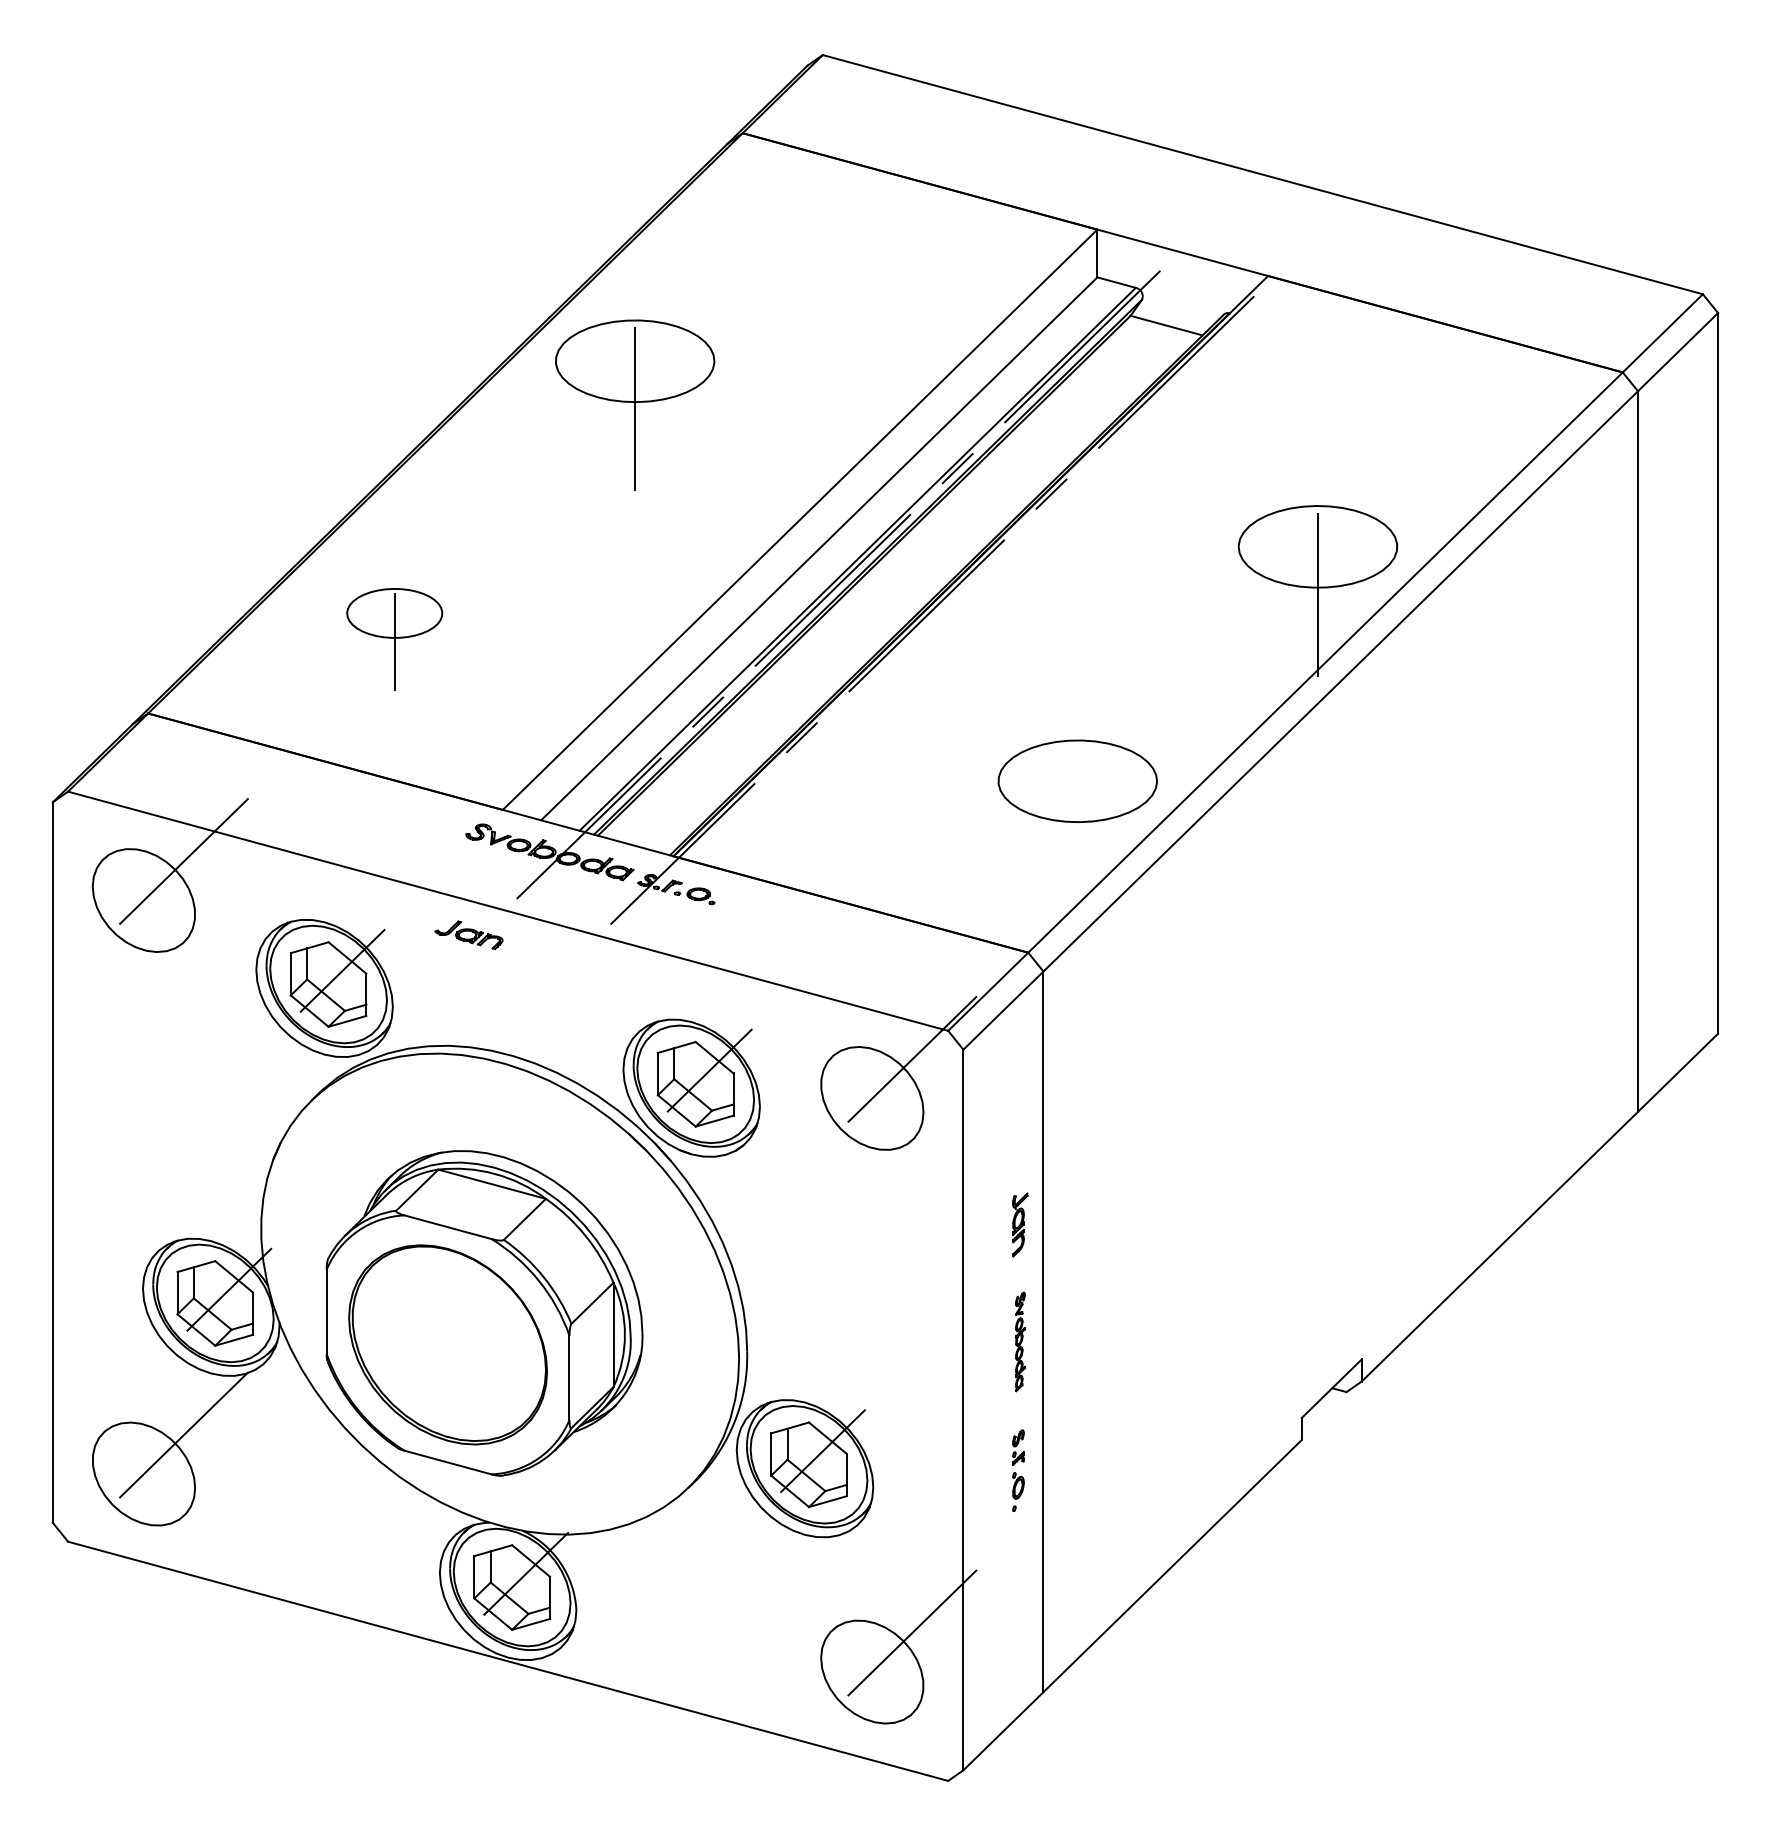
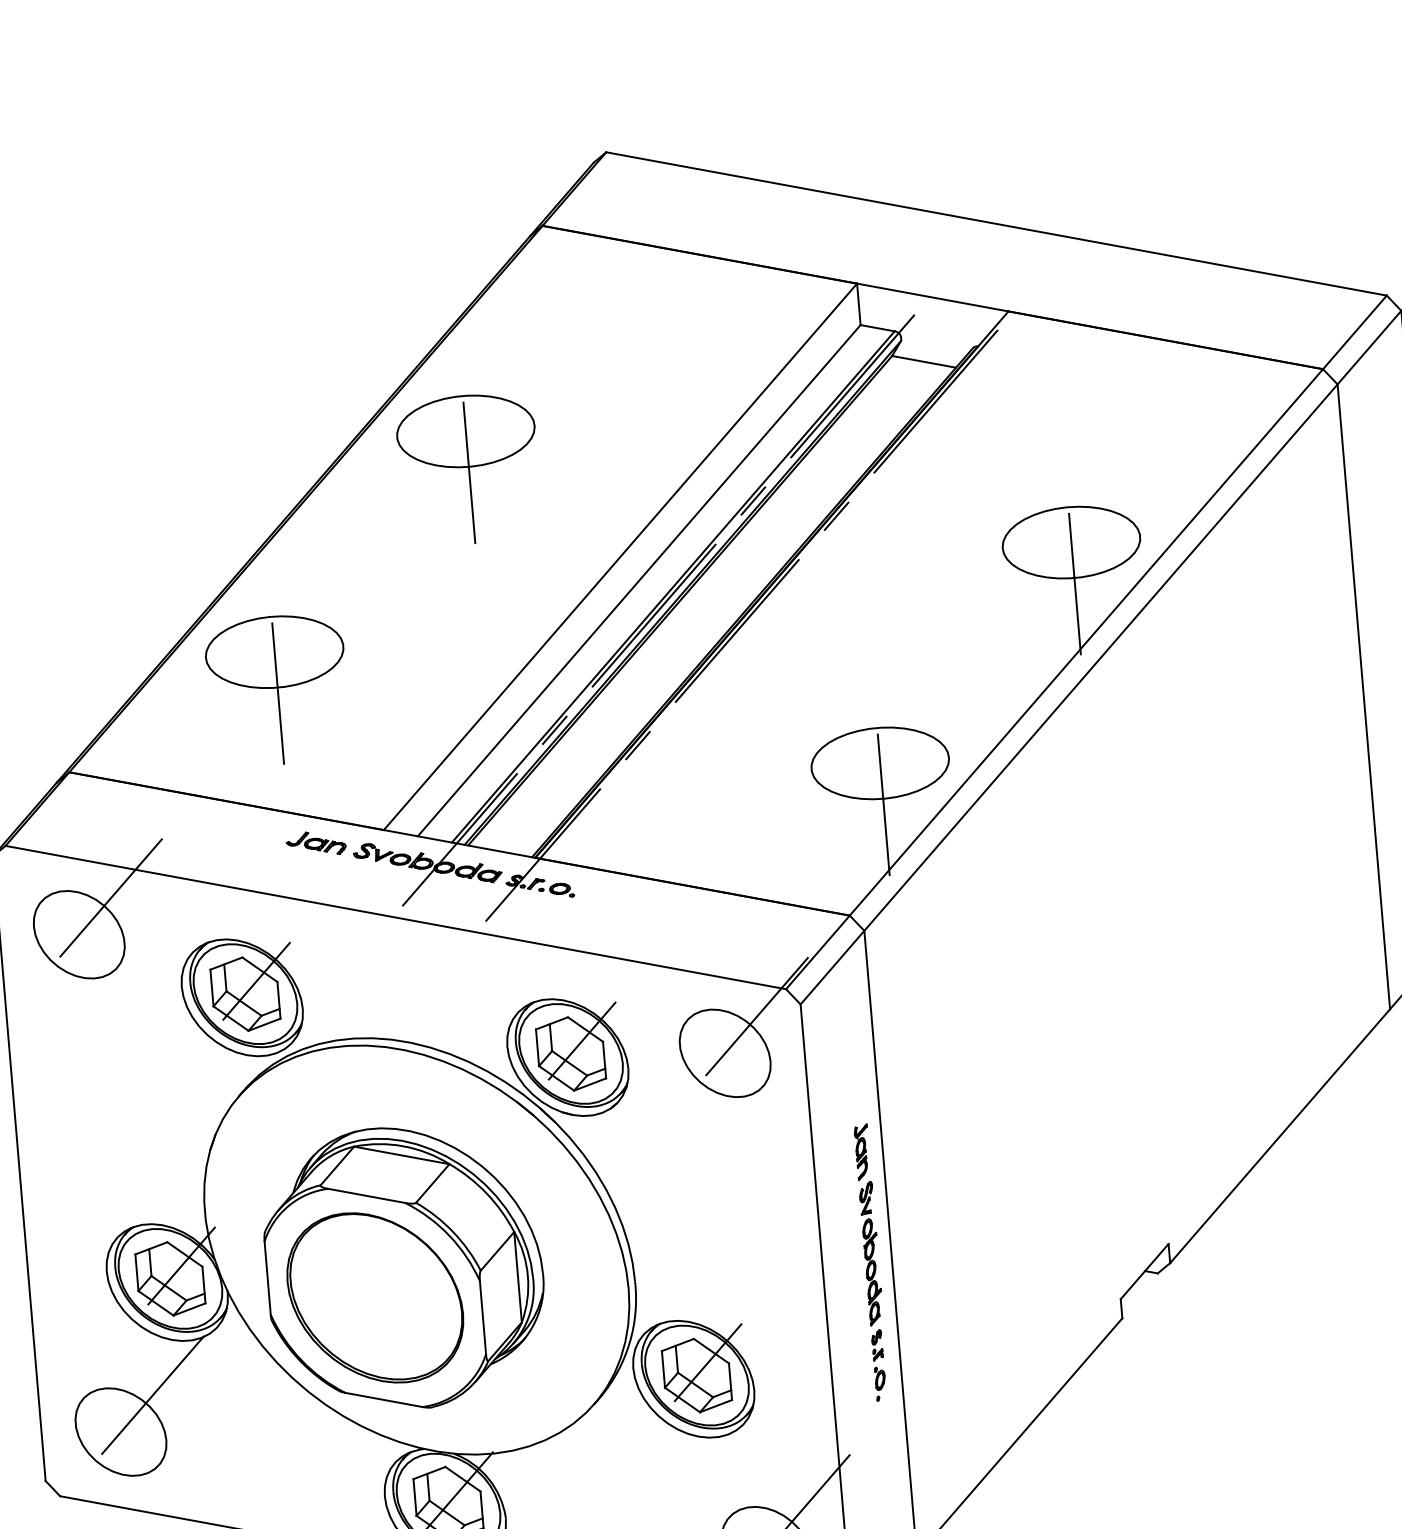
part: (394, 639) -> (277, 690), size x1.67
line: (1077, 829) -> (883, 805), added
part: (468, 935) -> (315, 844), moved
part: (1020, 1341) -> (871, 1253), size x1.67

